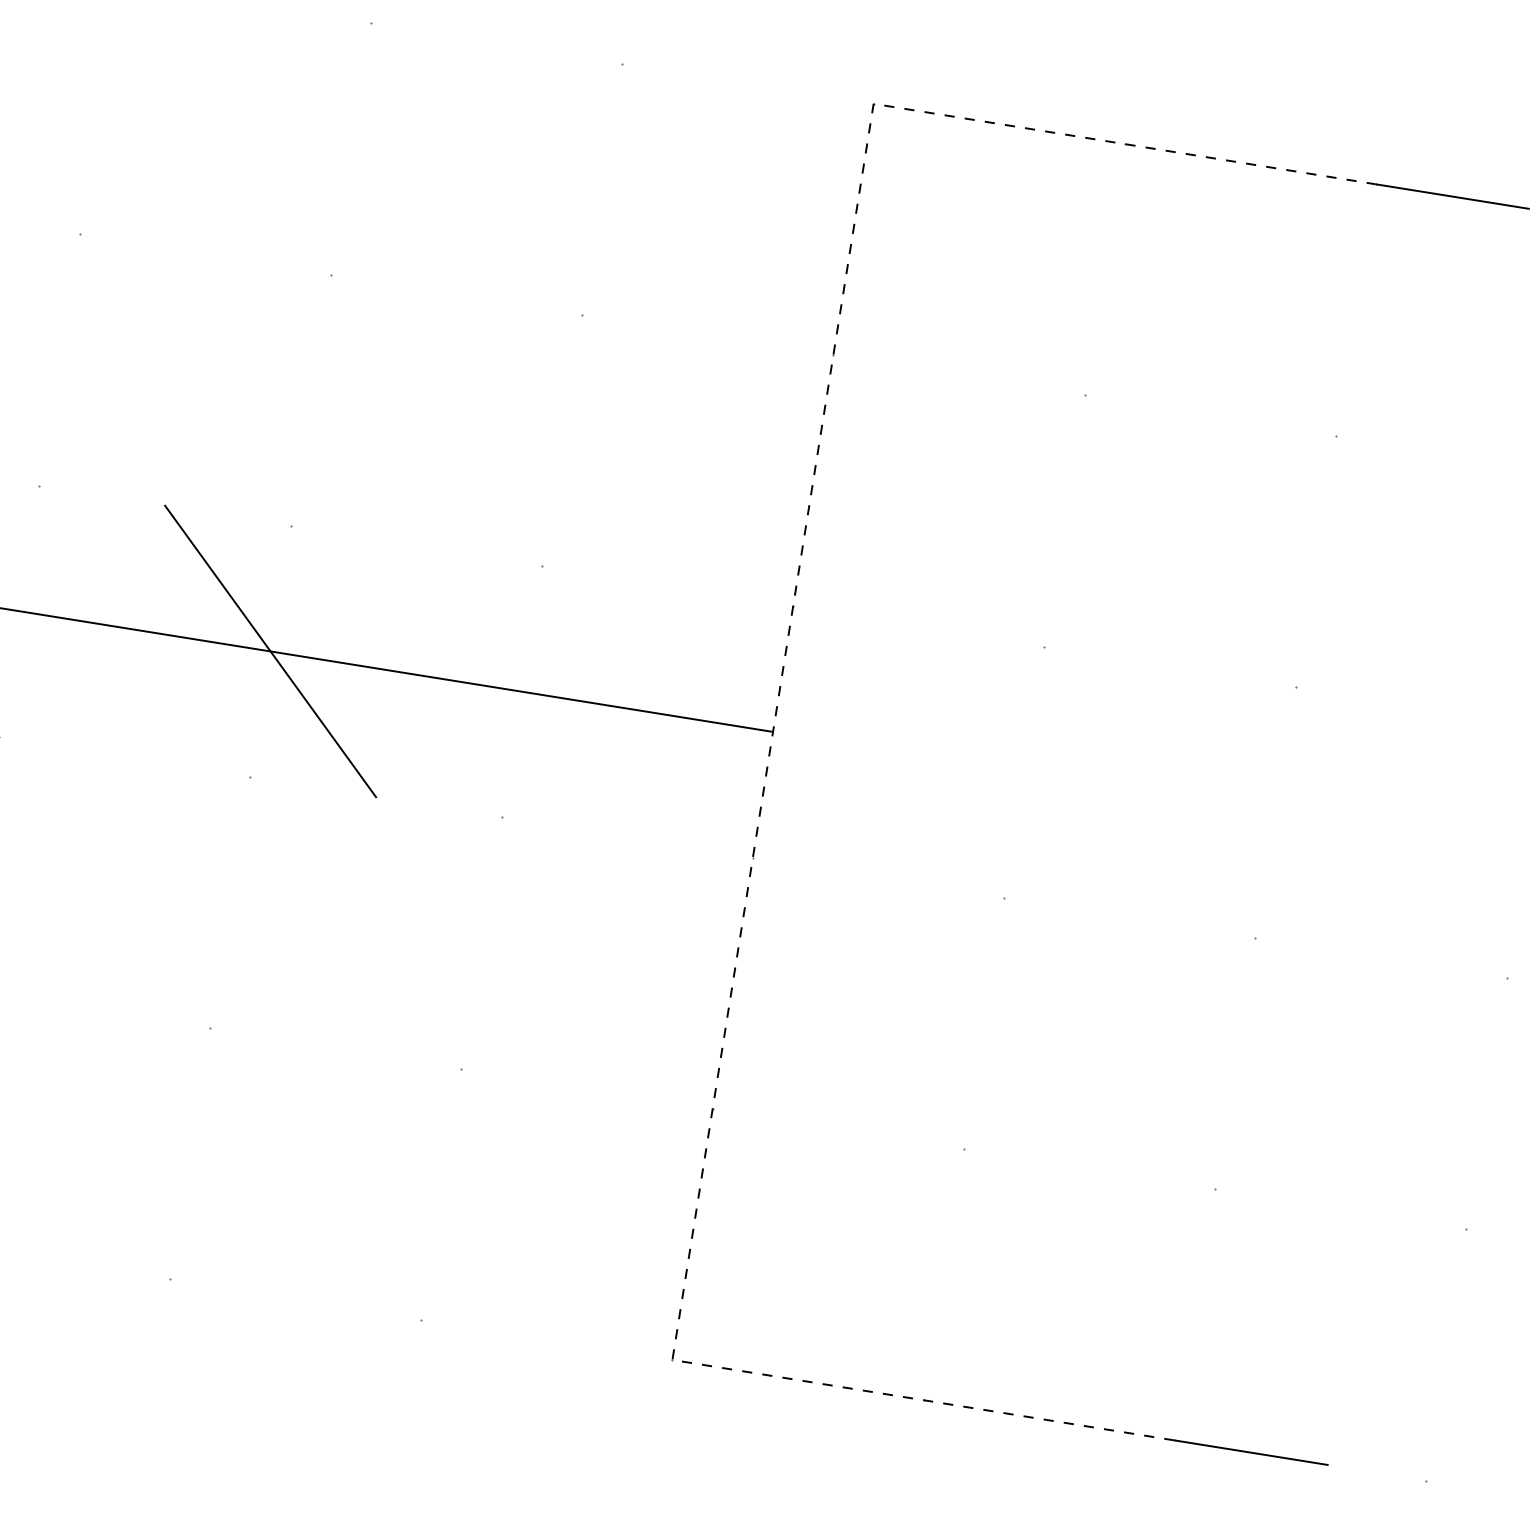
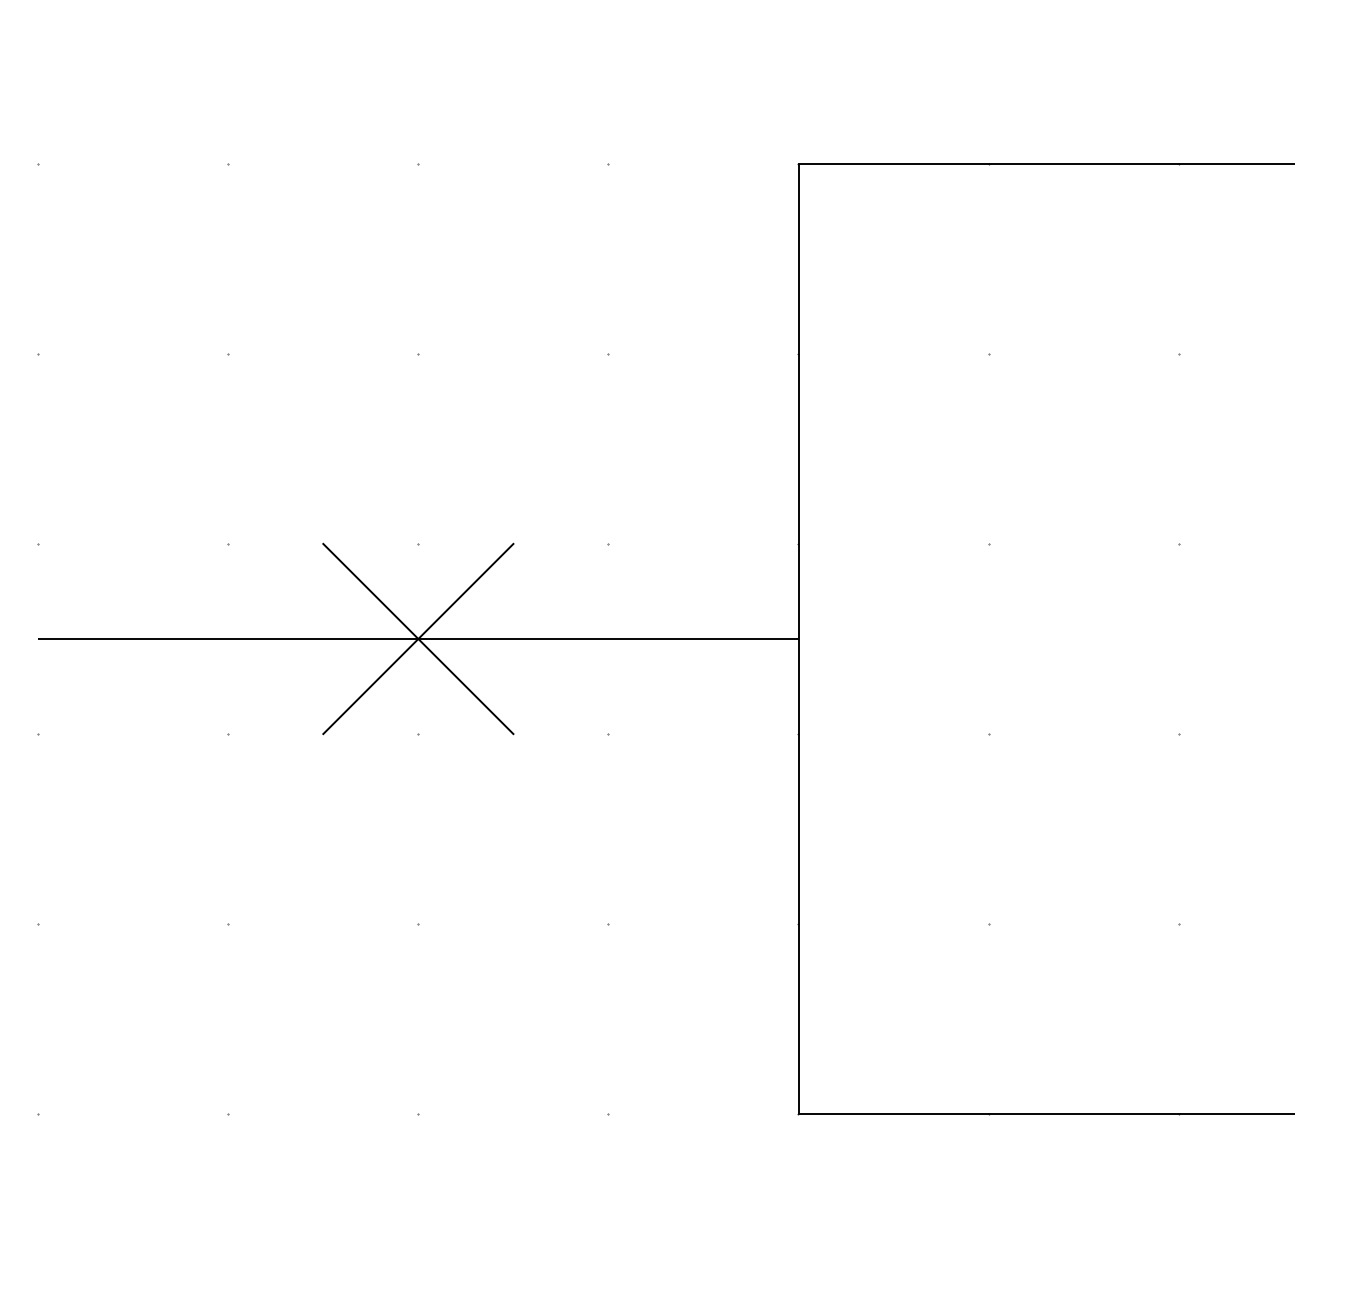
line: (270, 650) -> (418, 638), added
line: (773, 731) -> (798, 638), dashed -> solid

